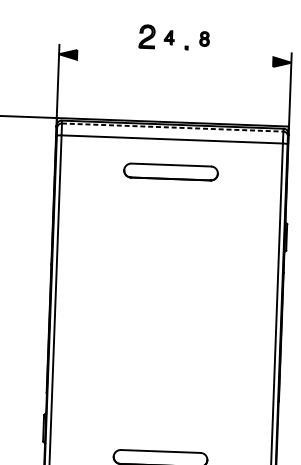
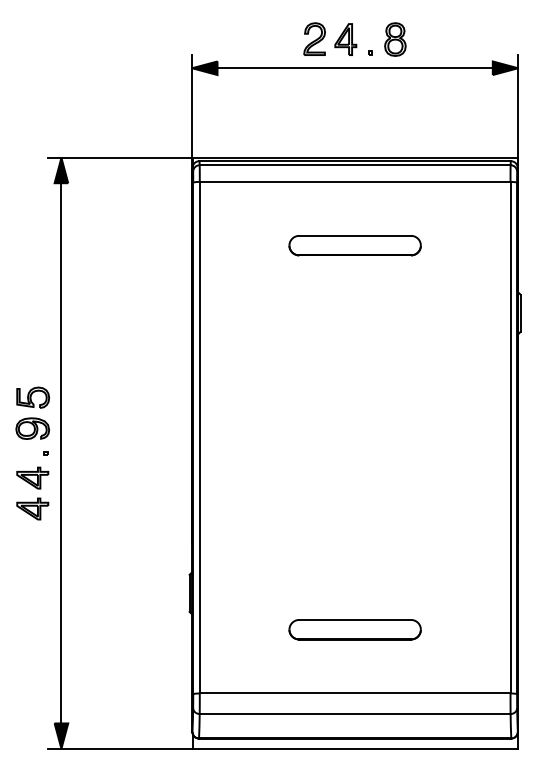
part: (169, 37) -> (345, 39), size x1.67
part: (204, 39) -> (395, 39), size x1.67
line: (174, 58) -> (354, 68), added
line: (172, 127) -> (355, 165), dashed -> solid
part: (170, 171) -> (354, 245), moved

